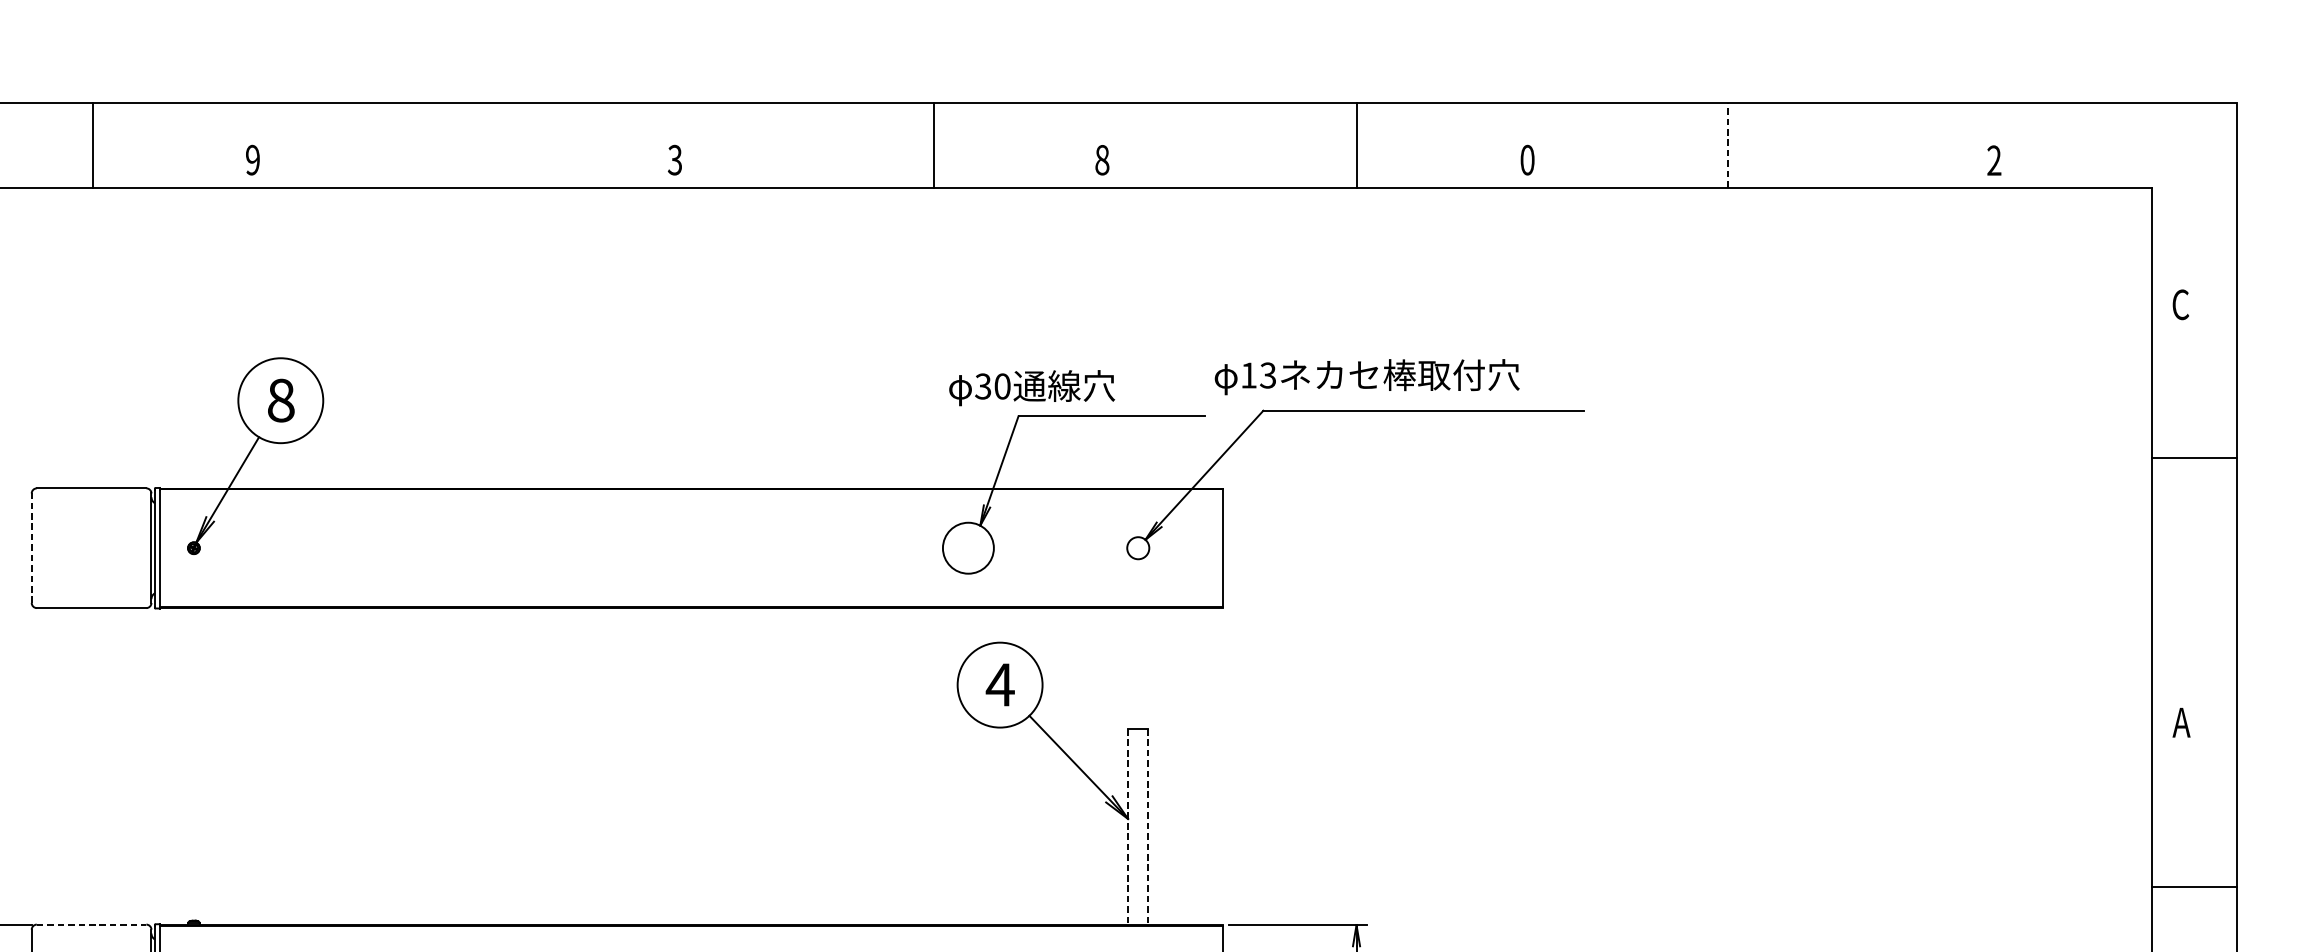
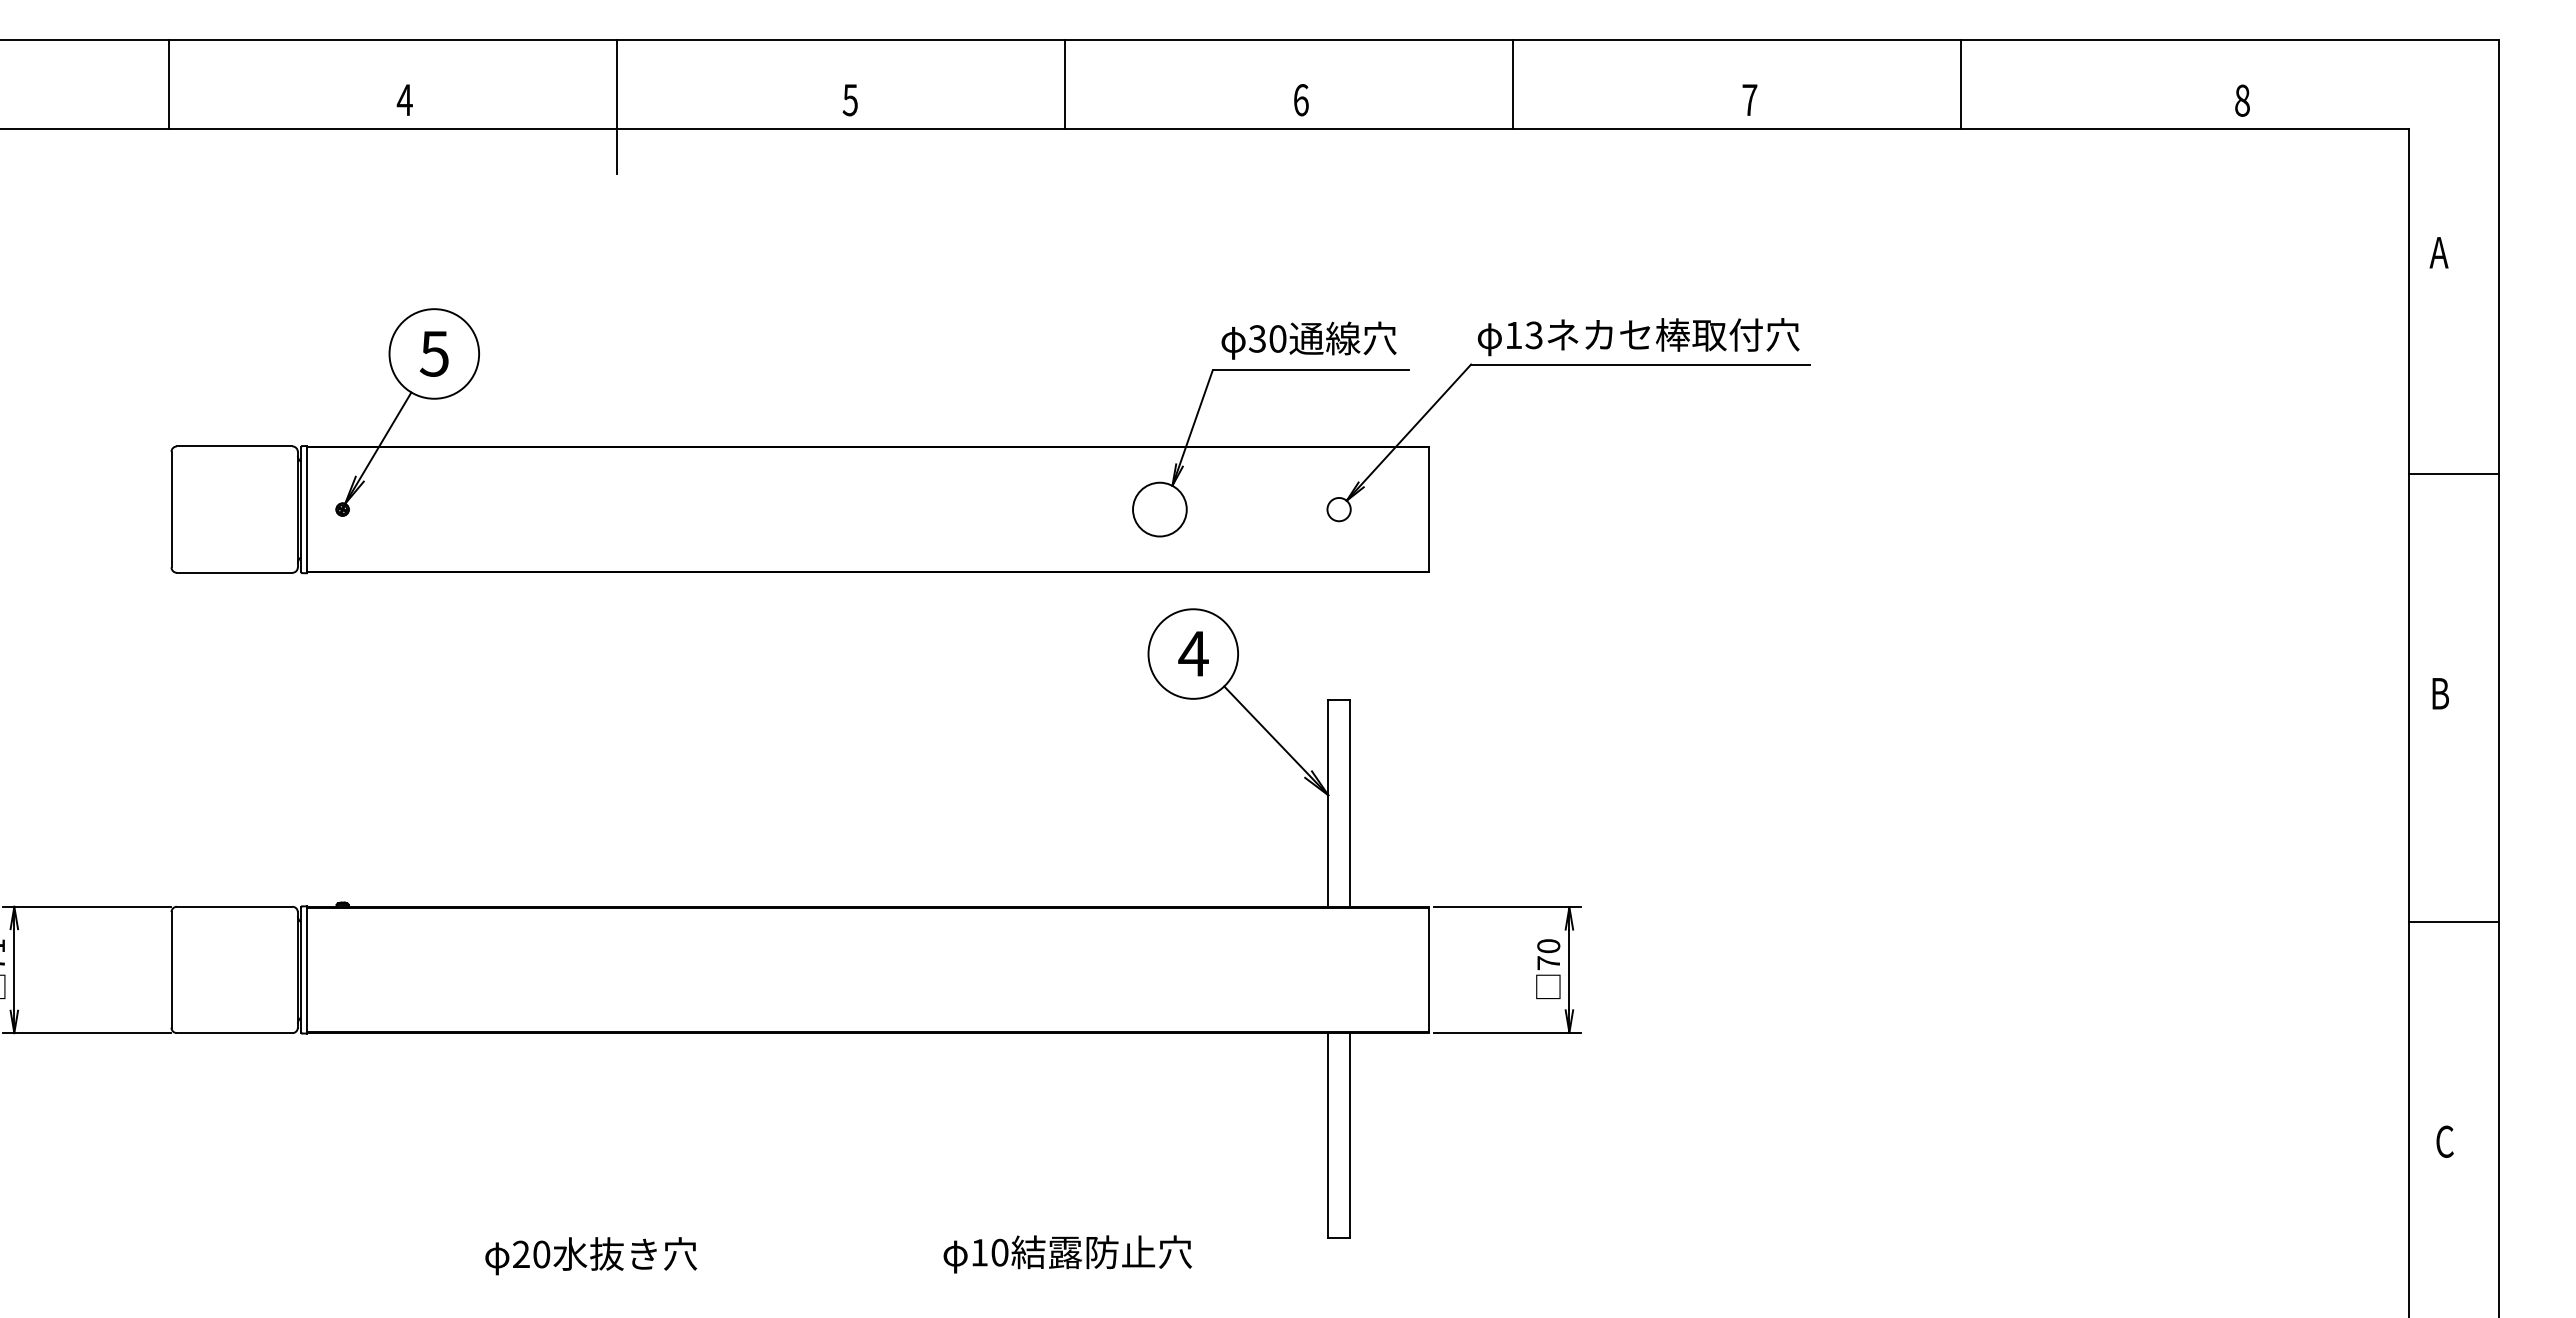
line: (92, 145) -> (168, 84), moved
line: (934, 145) -> (1065, 84), moved
line: (1357, 145) -> (1513, 84), moved
line: (1728, 145) -> (1961, 84), dashed -> solid
text: (675, 159) -> (850, 99), 3 -> 5
text: (252, 160) -> (404, 100), 9 -> 4
text: (1102, 160) -> (1301, 100), 8 -> 6
text: (1527, 160) -> (1749, 100), 0 -> 7
text: (1994, 160) -> (2242, 100), 2 -> 8
line: (453, 166) -> (616, 106), added
text: (2180, 304) -> (2438, 252), C -> A
text: (1367, 377) -> (1638, 337), moved
text: (1031, 387) -> (1308, 340), moved
text: (280, 400) -> (433, 353), 8 -> 5
line: (2194, 458) -> (2453, 474), moved
line: (31, 548) -> (171, 509), dashed -> solid
text: (2181, 722) -> (2439, 693), A -> B
line: (1128, 825) -> (1328, 802), dashed -> solid
line: (1148, 825) -> (1349, 802), dashed -> solid
line: (2194, 887) -> (2453, 922), moved
line: (91, 924) -> (234, 906), dashed -> solid

